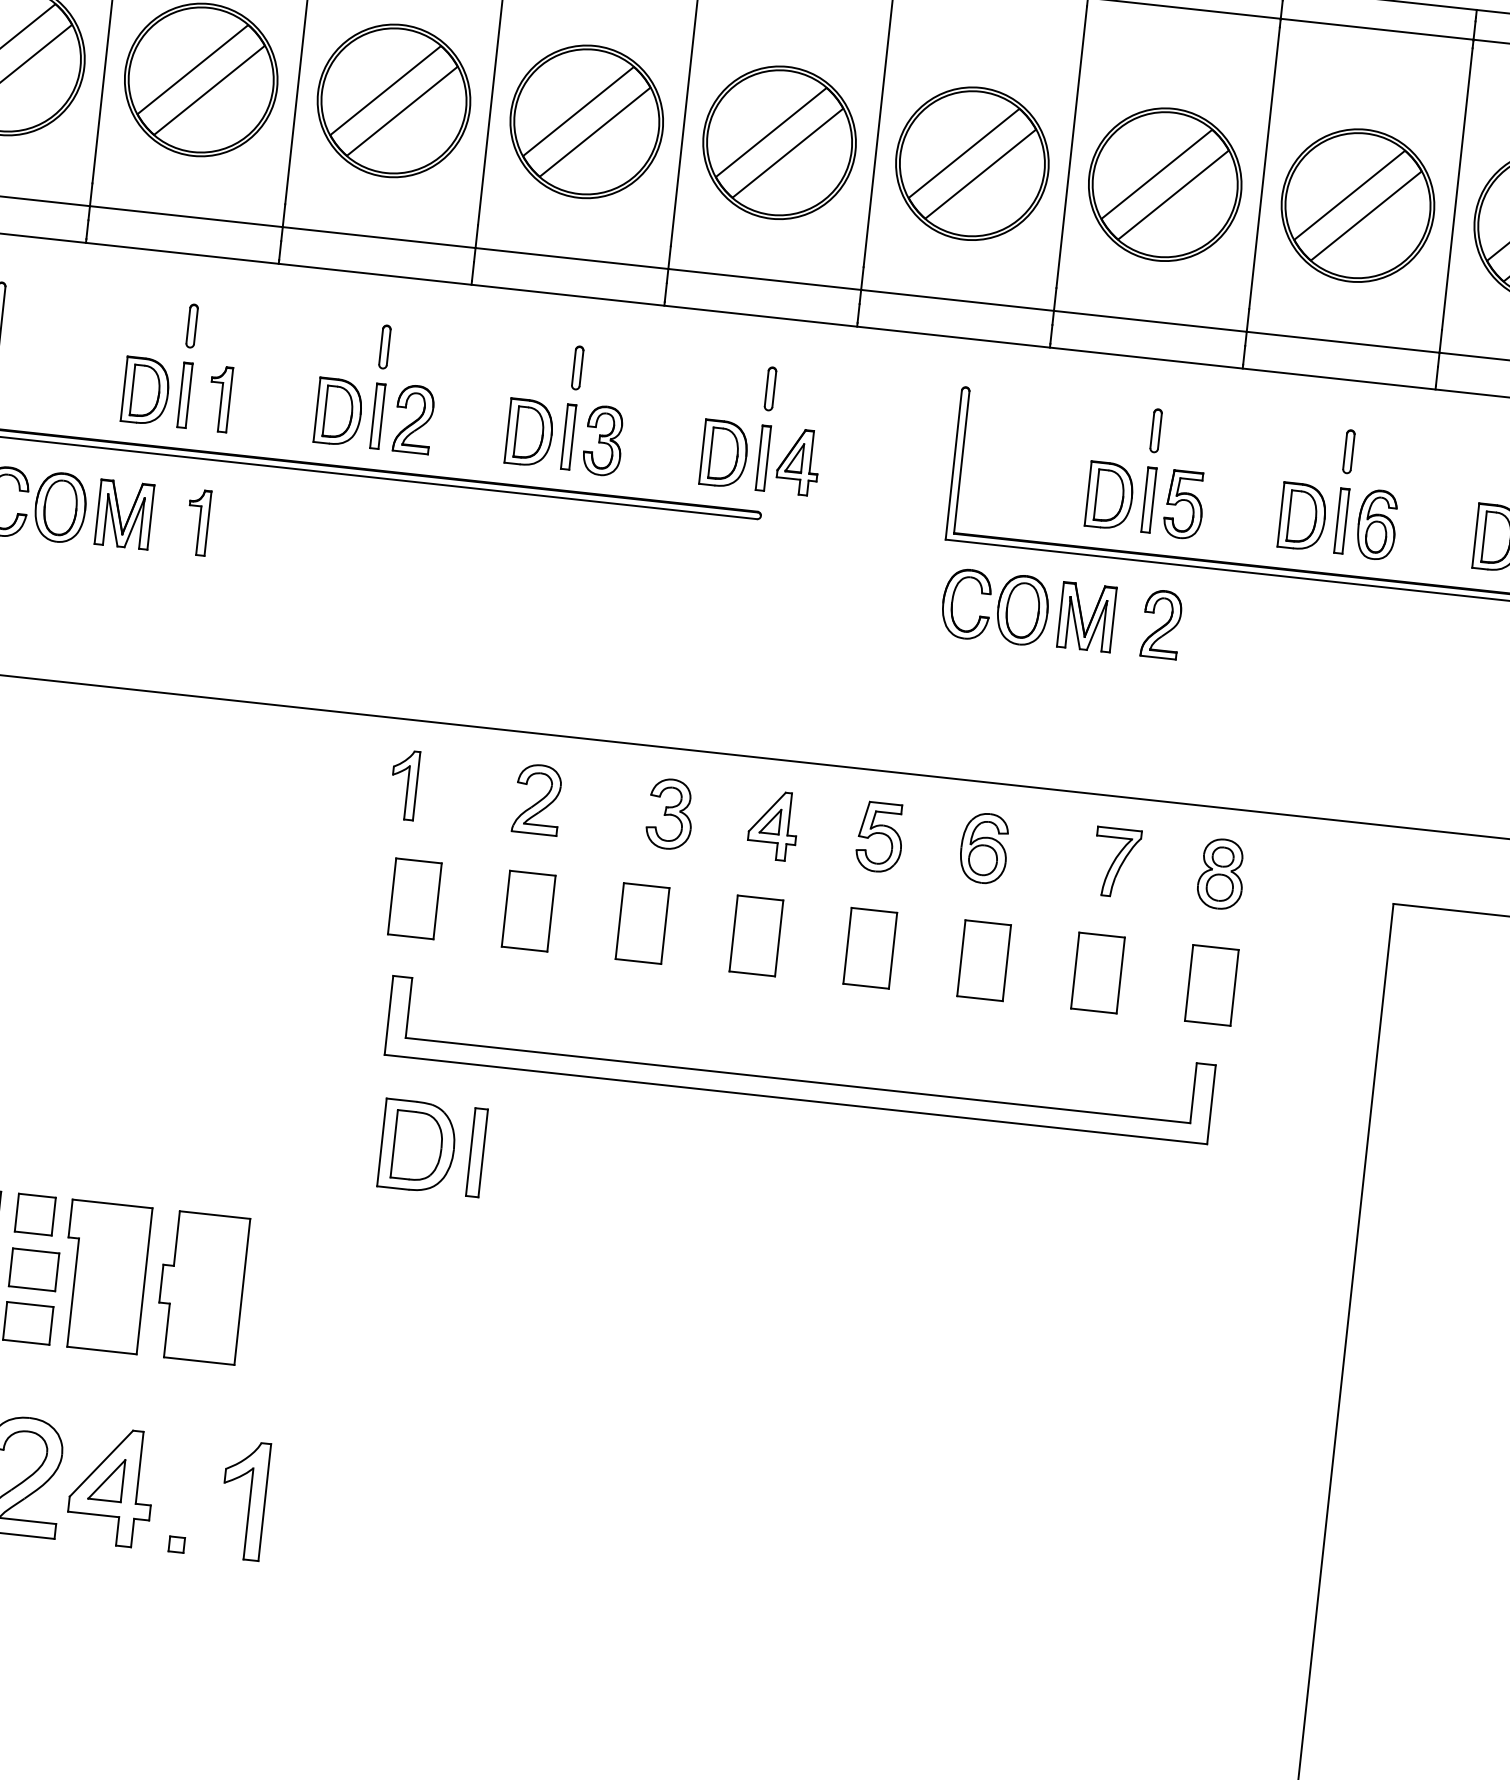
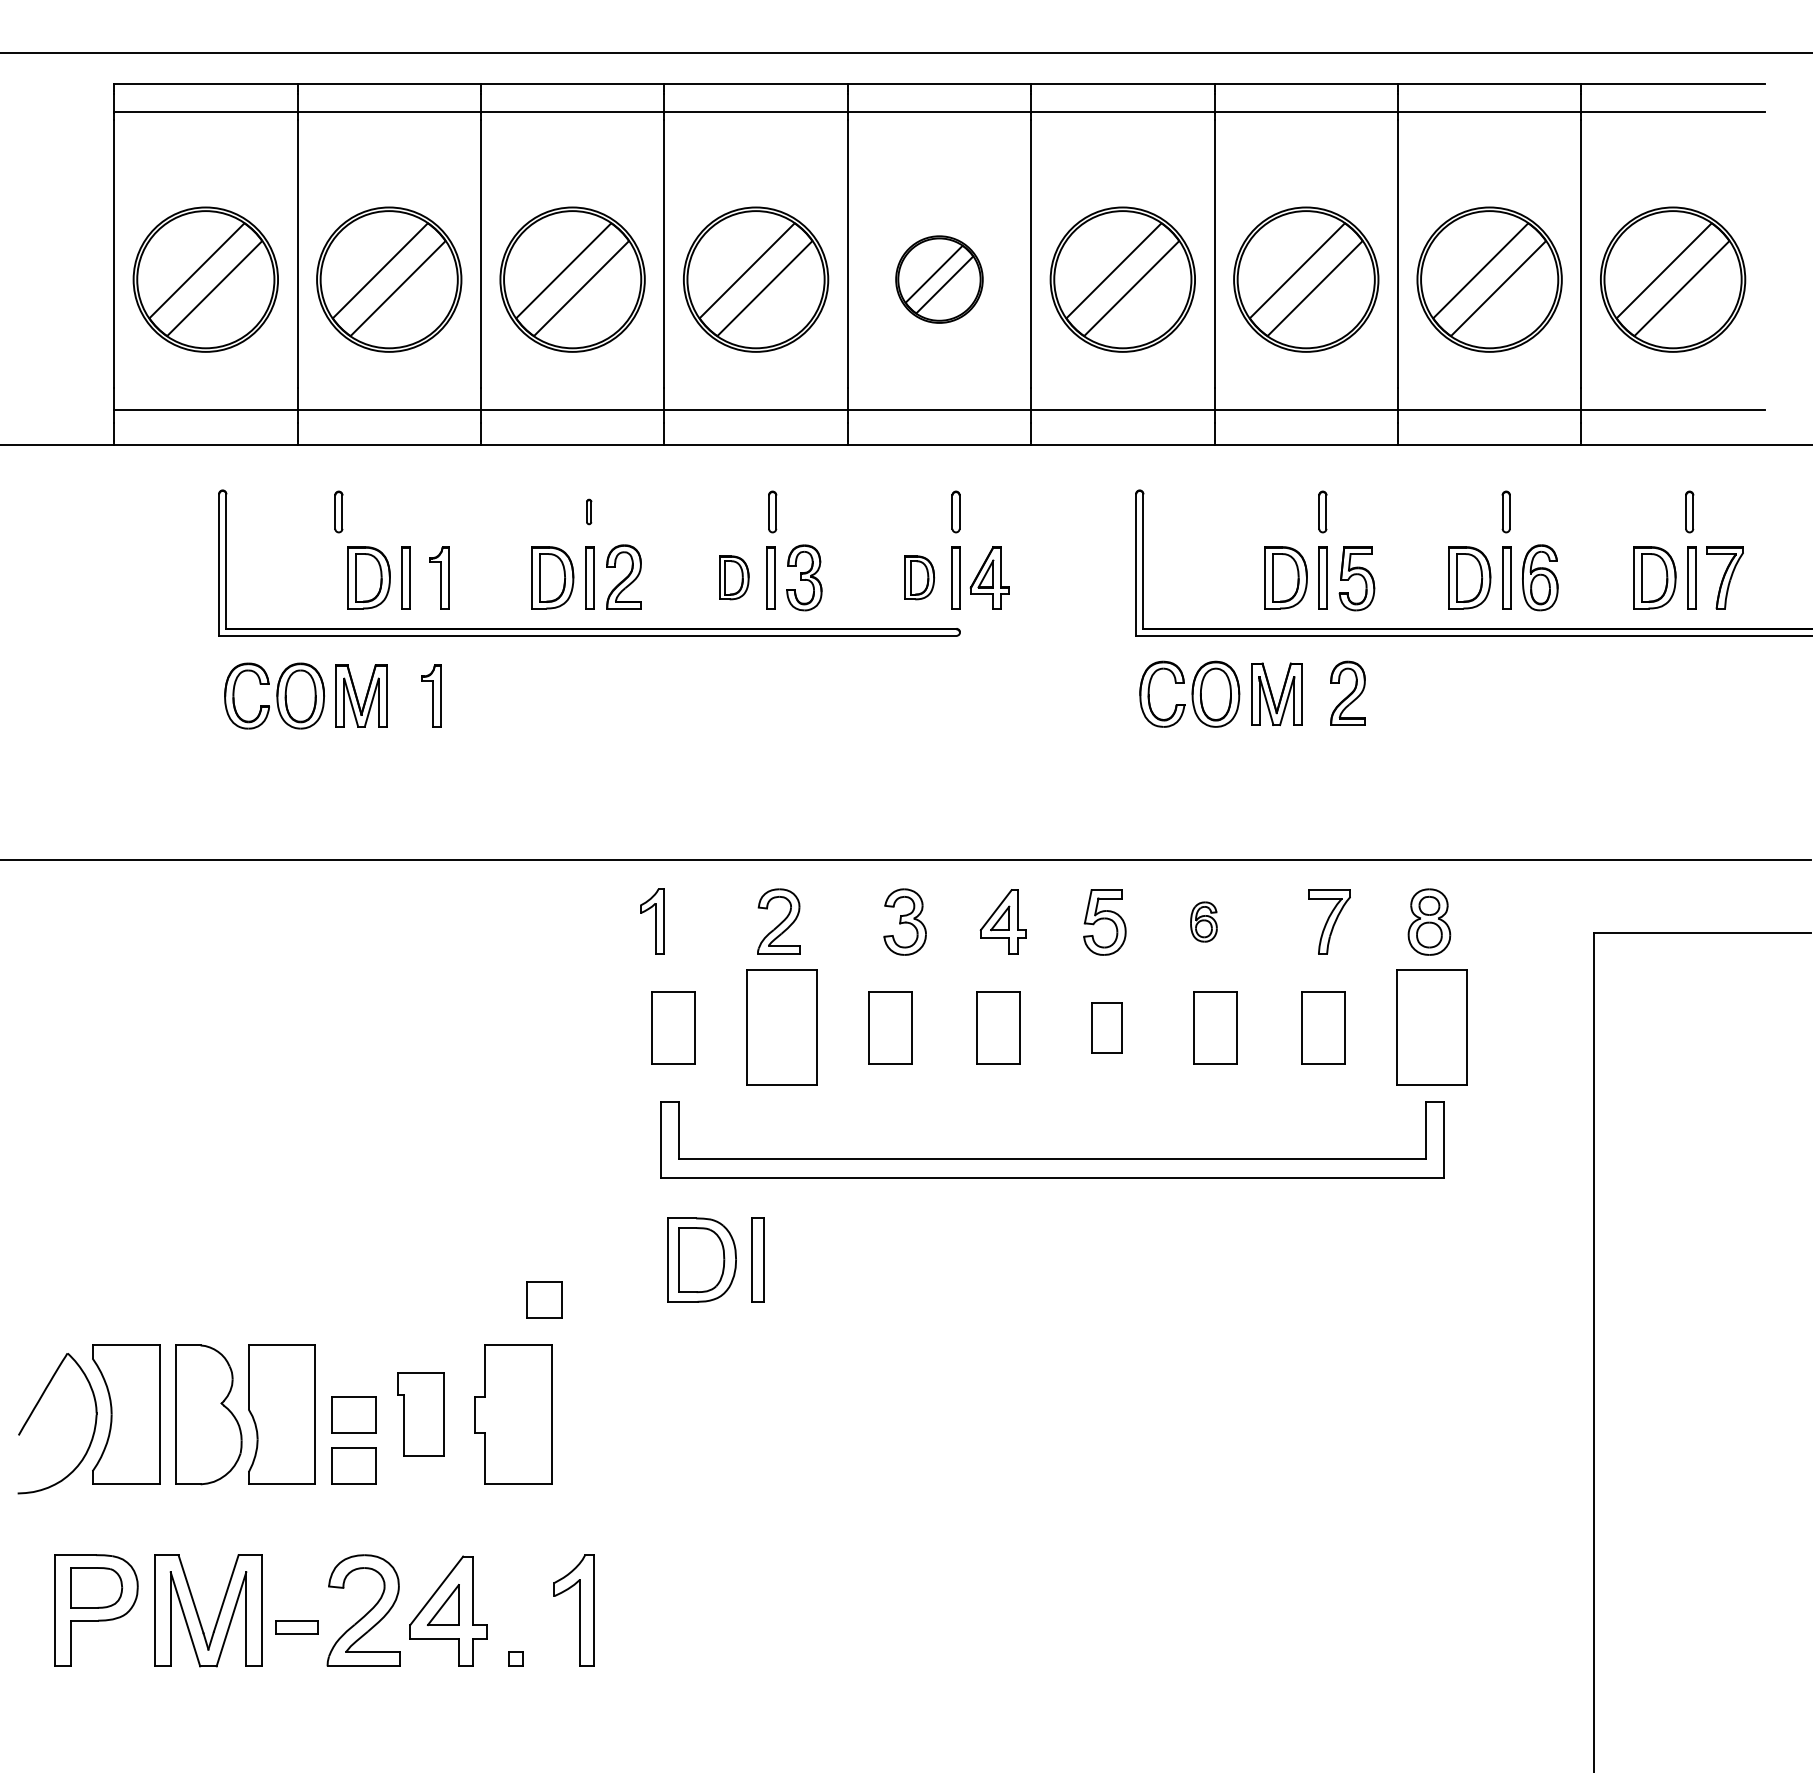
part: (779, 142) -> (939, 279), size x0.6
part: (191, 325) -> (338, 511), moved
part: (384, 346) -> (588, 511), size x0.6
part: (529, 432) -> (733, 577), size x0.7
part: (724, 453) -> (919, 577), size x0.7
part: (983, 847) -> (1203, 921), size x0.6
part: (528, 910) -> (781, 1027), size x1.6
part: (869, 948) -> (1106, 1027), size x0.7
part: (1211, 985) -> (1431, 1027), size x1.6
part: (35, 1213) -> (544, 1299), moved
part: (104, 1276) -> (420, 1414), size x0.6

